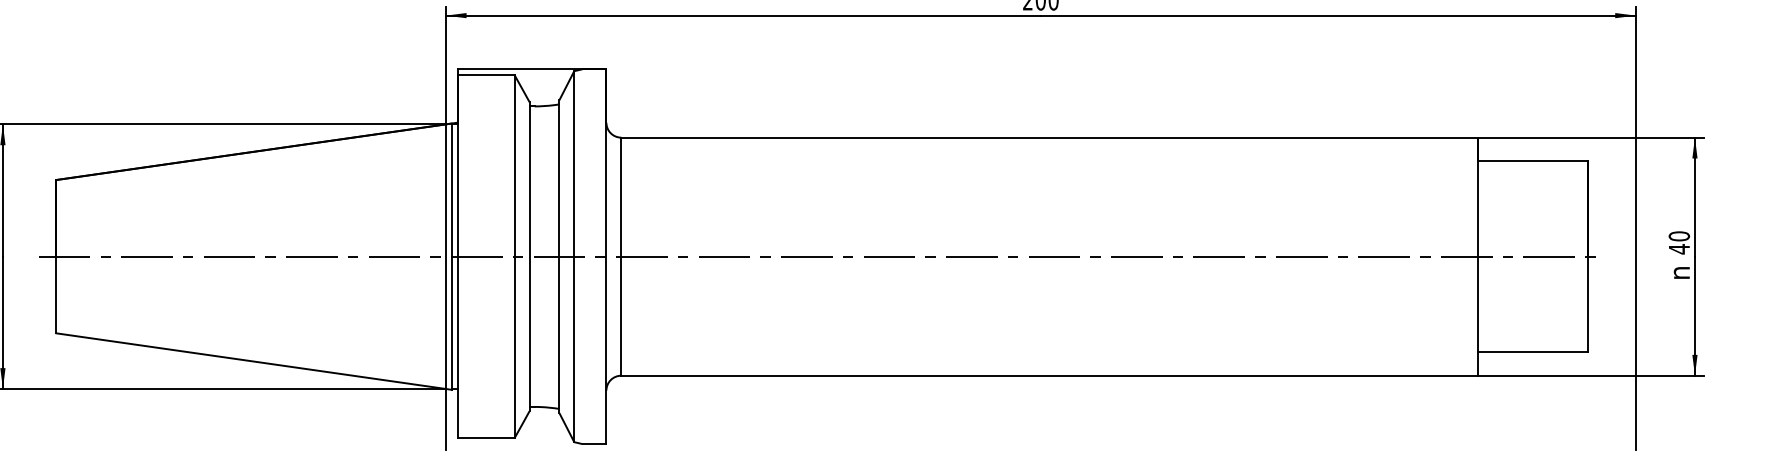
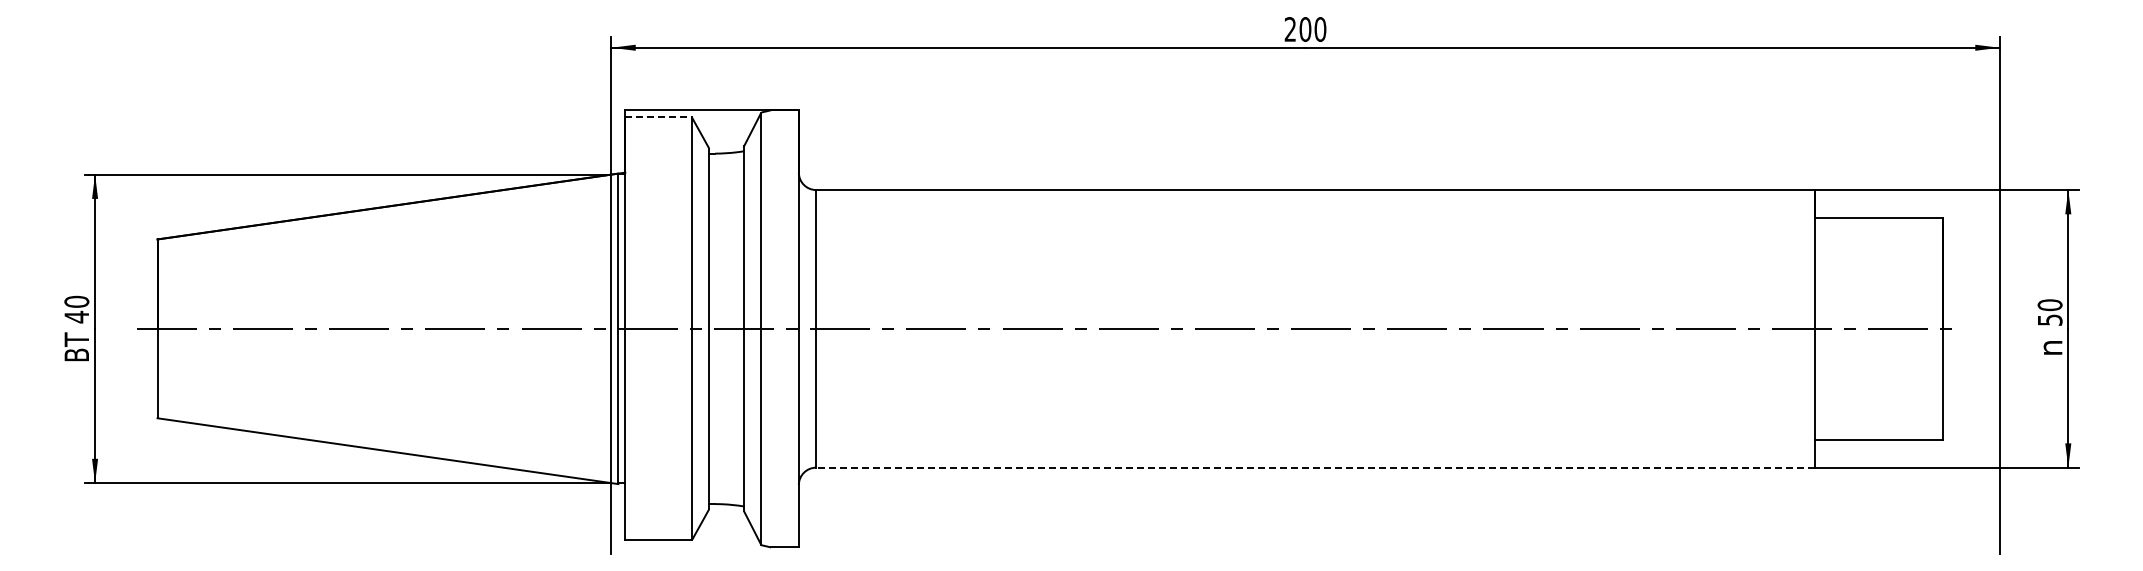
line: (486, 75) -> (659, 117), solid -> dashed
text: (1679, 249) -> (2050, 320), 40 -> 50
line: (1049, 375) -> (1315, 467), solid -> dashed

